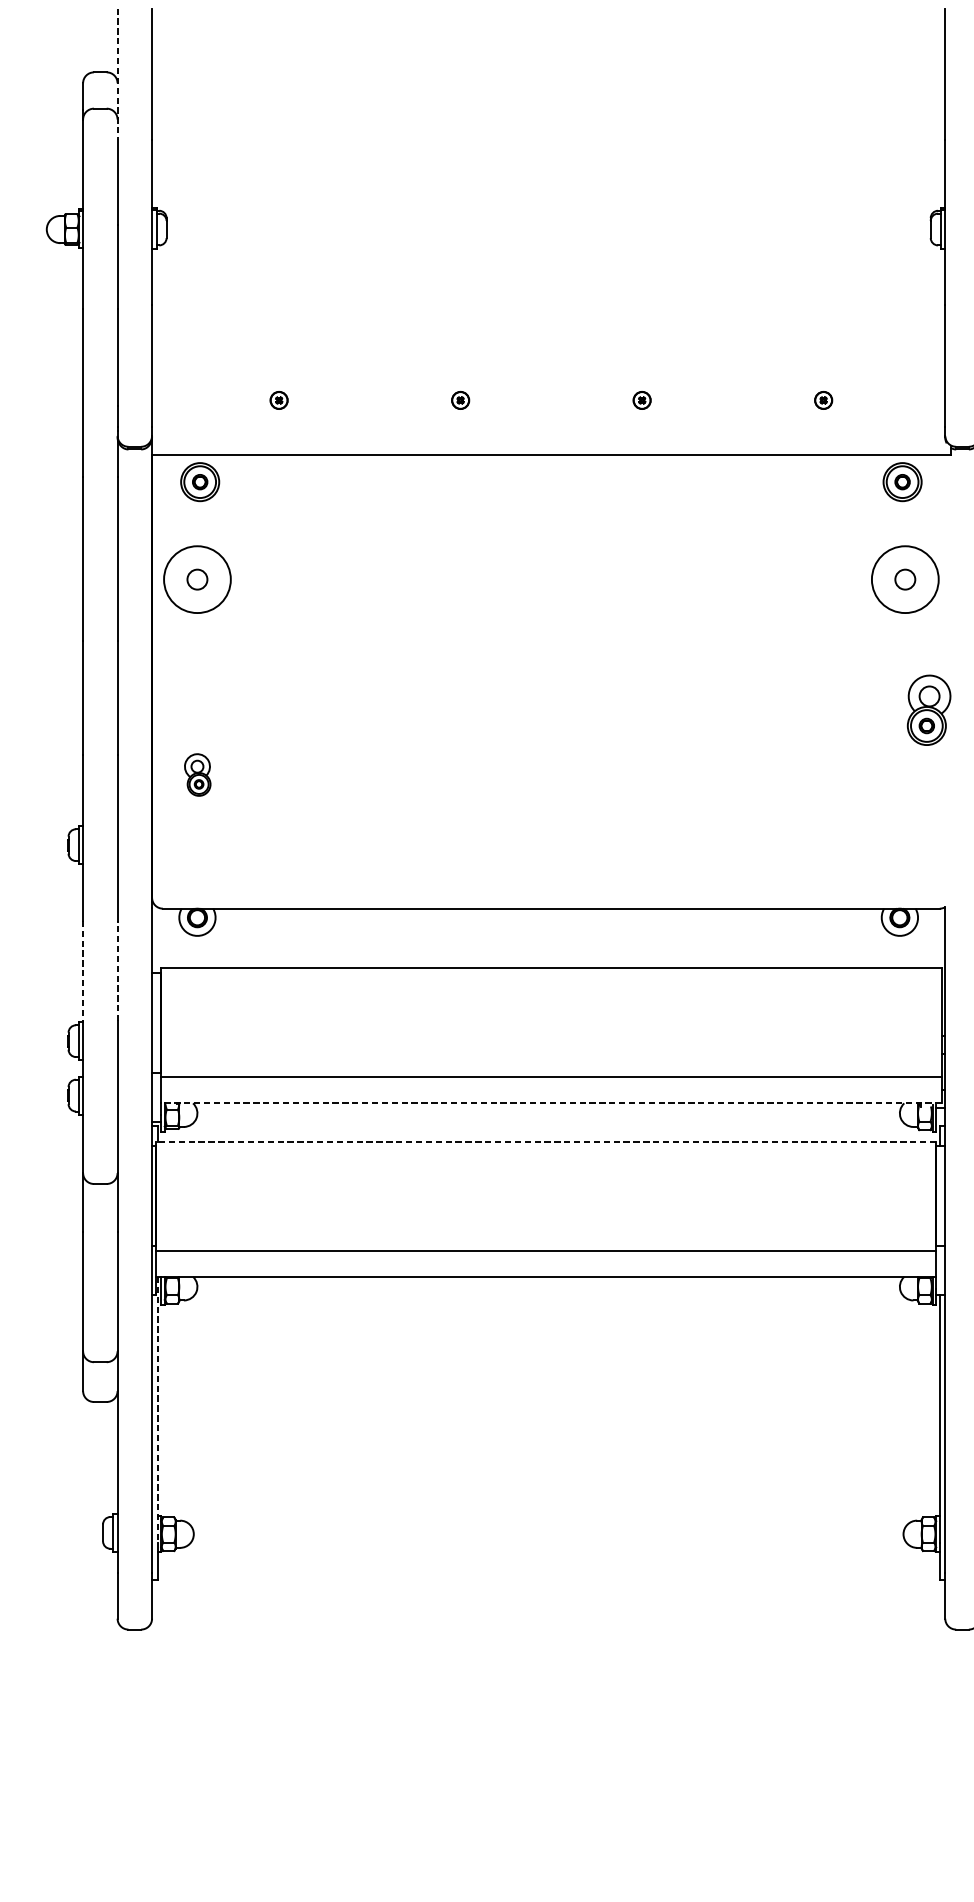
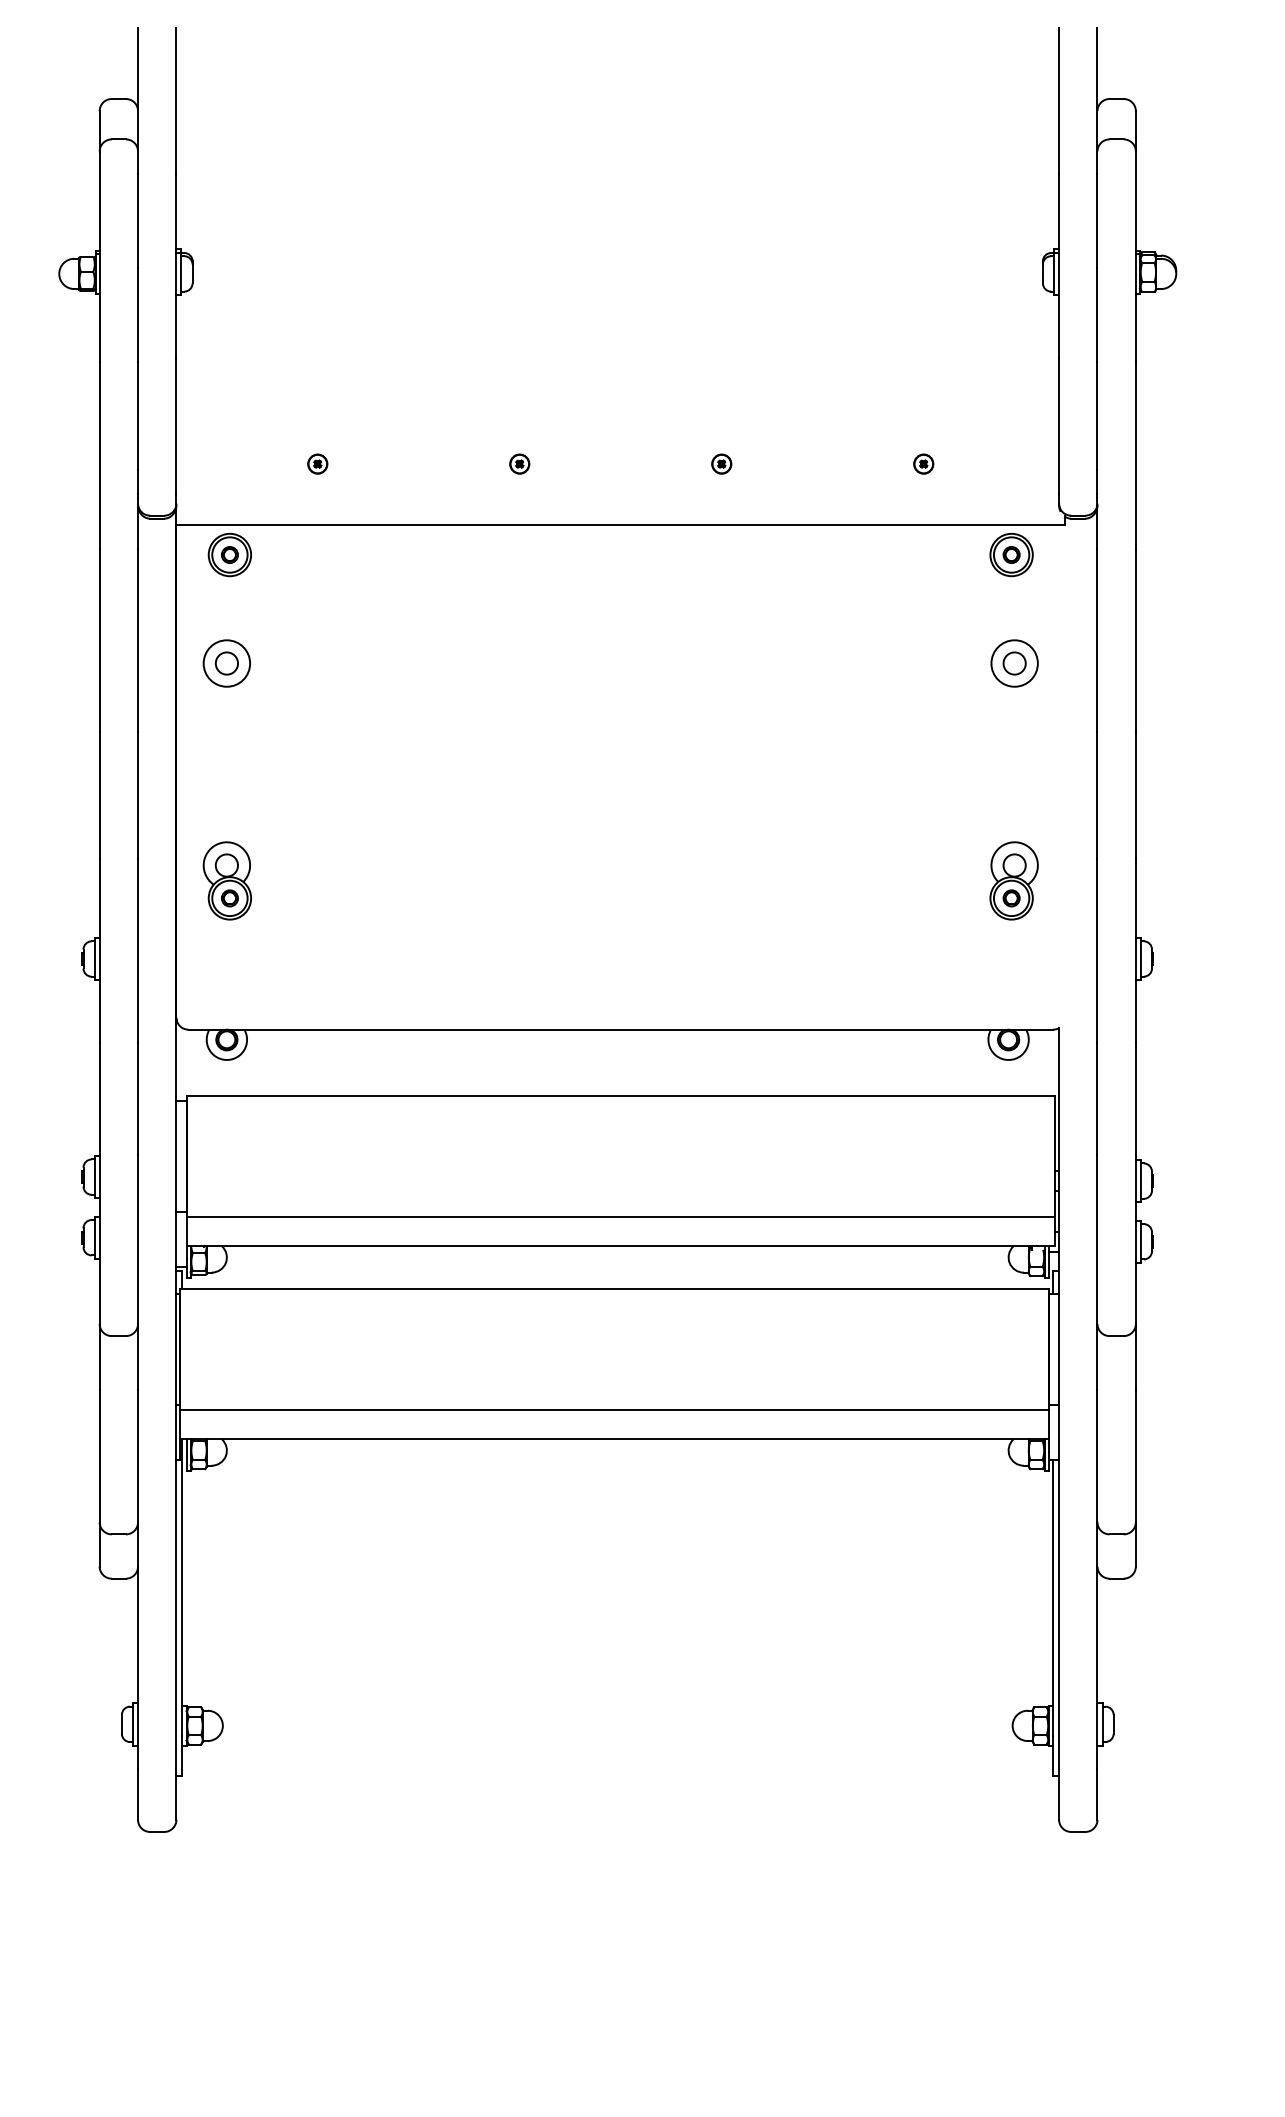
line: (118, 74) -> (138, 101), dashed -> solid
circle: (197, 579) -> (226, 663), size x0.62
circle: (905, 579) -> (1014, 663), size x0.62
part: (928, 709) -> (1013, 880), moved
part: (197, 774) -> (226, 880), size x1.67
line: (82, 971) -> (99, 1099), dashed -> solid
line: (118, 971) -> (138, 1099), dashed -> solid
line: (551, 1103) -> (620, 1246), dashed -> solid
line: (545, 1142) -> (614, 1289), dashed -> solid
line: (157, 1410) -> (182, 1588), dashed -> solid

